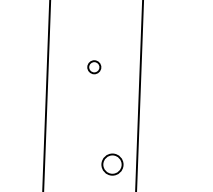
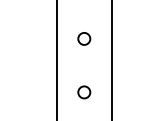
circle: (94, 66) -> (84, 38), size x1.67
circle: (112, 164) -> (84, 92), moved

